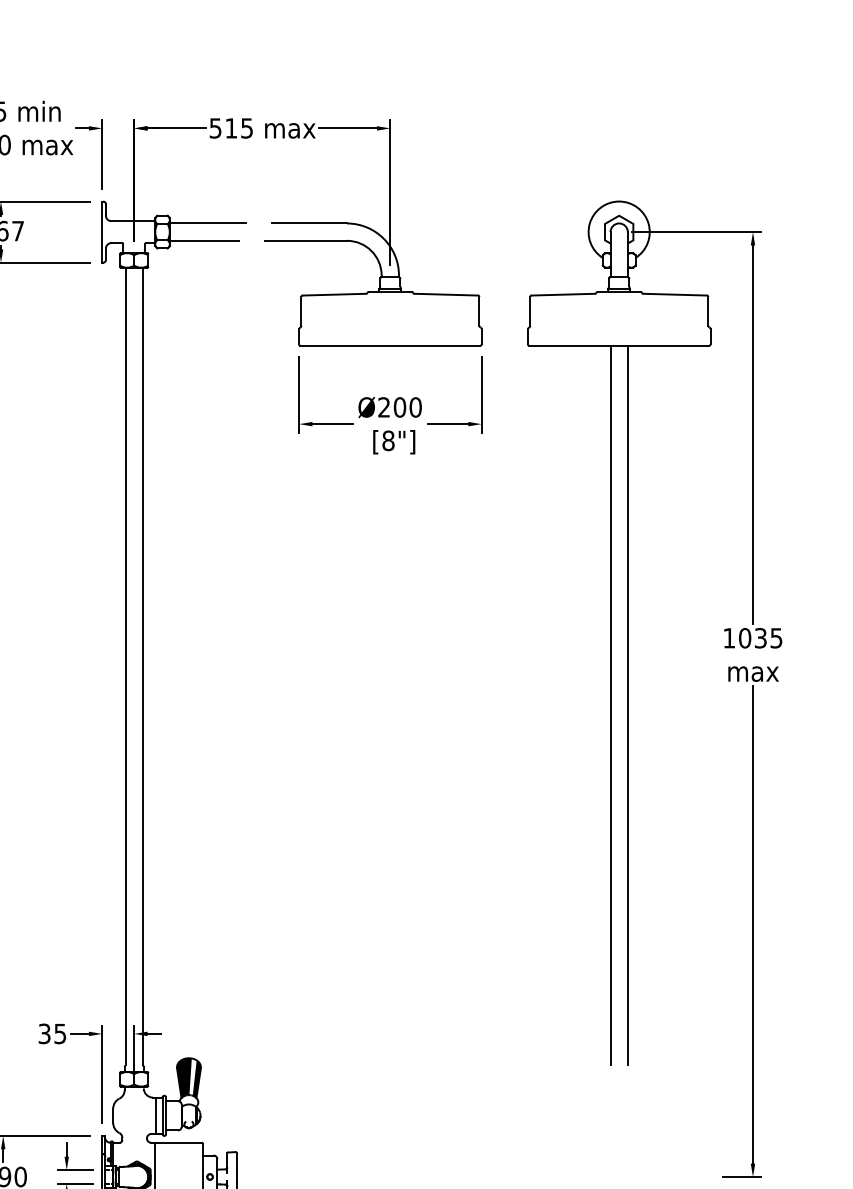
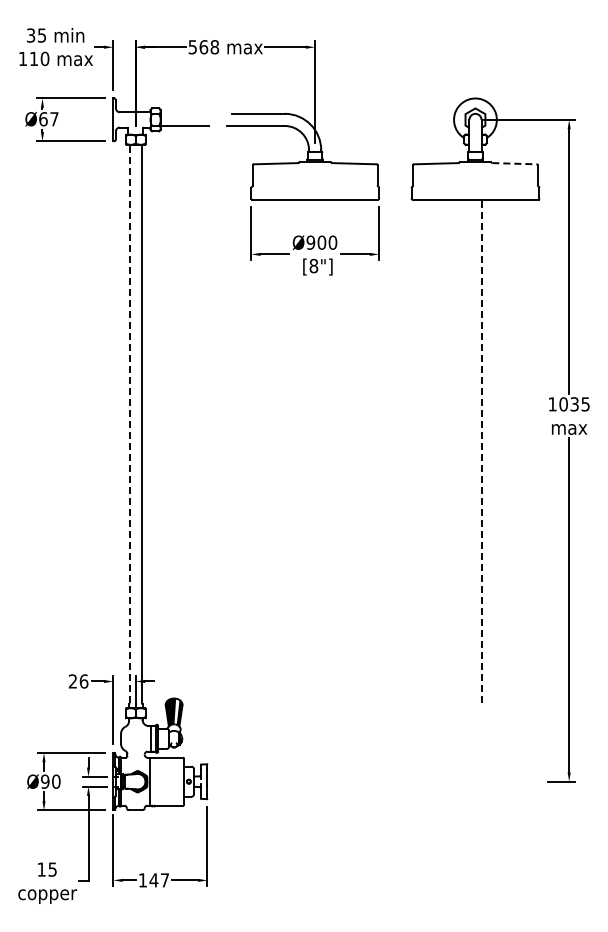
text: (239, 128) -> (209, 47), 515 -> 568
line: (208, 222) -> (187, 113), removed
line: (676, 294) -> (515, 163), solid -> dashed
text: (383, 407) -> (310, 242), Ø200 -> Ø900
line: (125, 665) -> (129, 423), solid -> dashed
line: (610, 705) -> (469, 451), removed
line: (627, 705) -> (481, 451), solid -> dashed
text: (52, 1033) -> (78, 681), 35 -> 26

